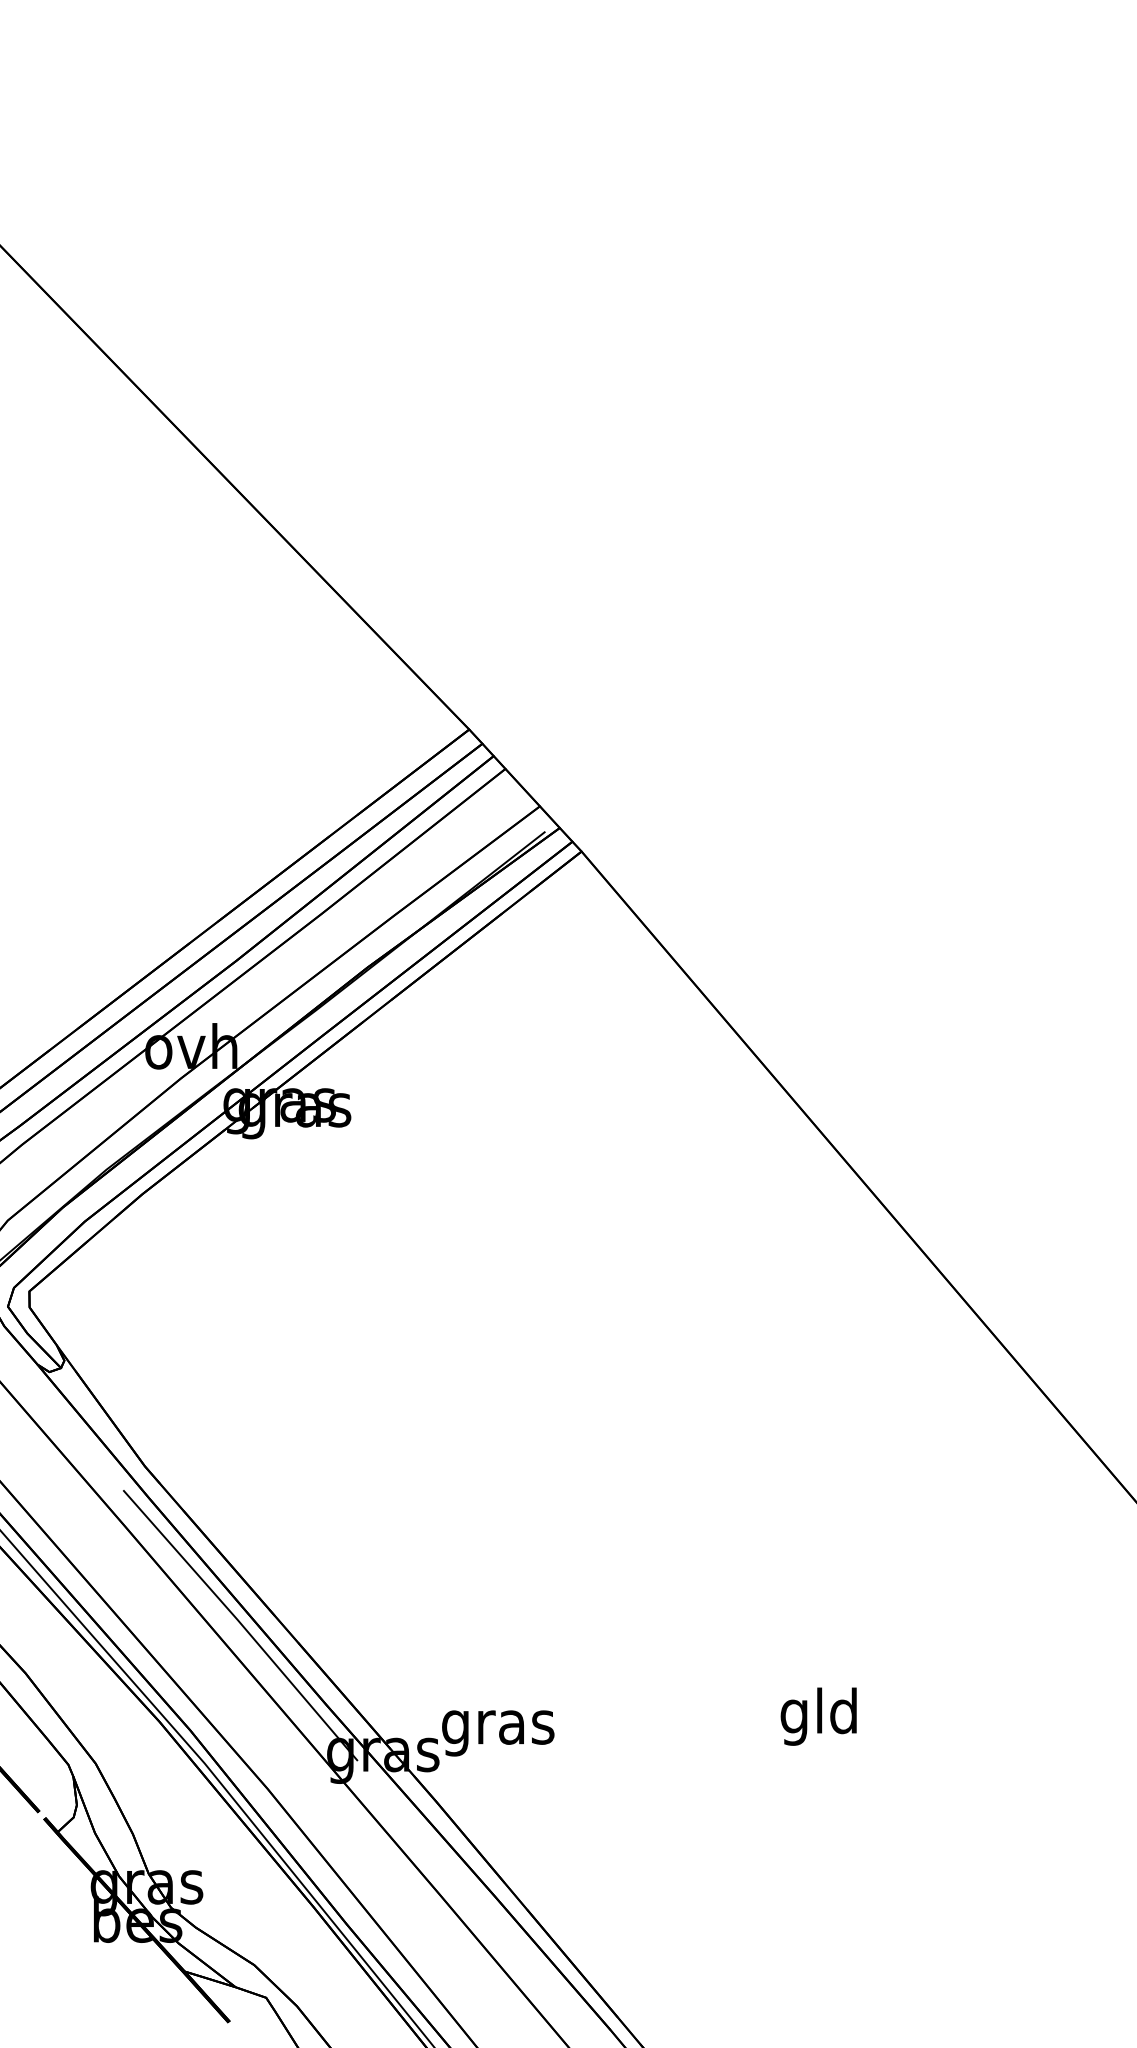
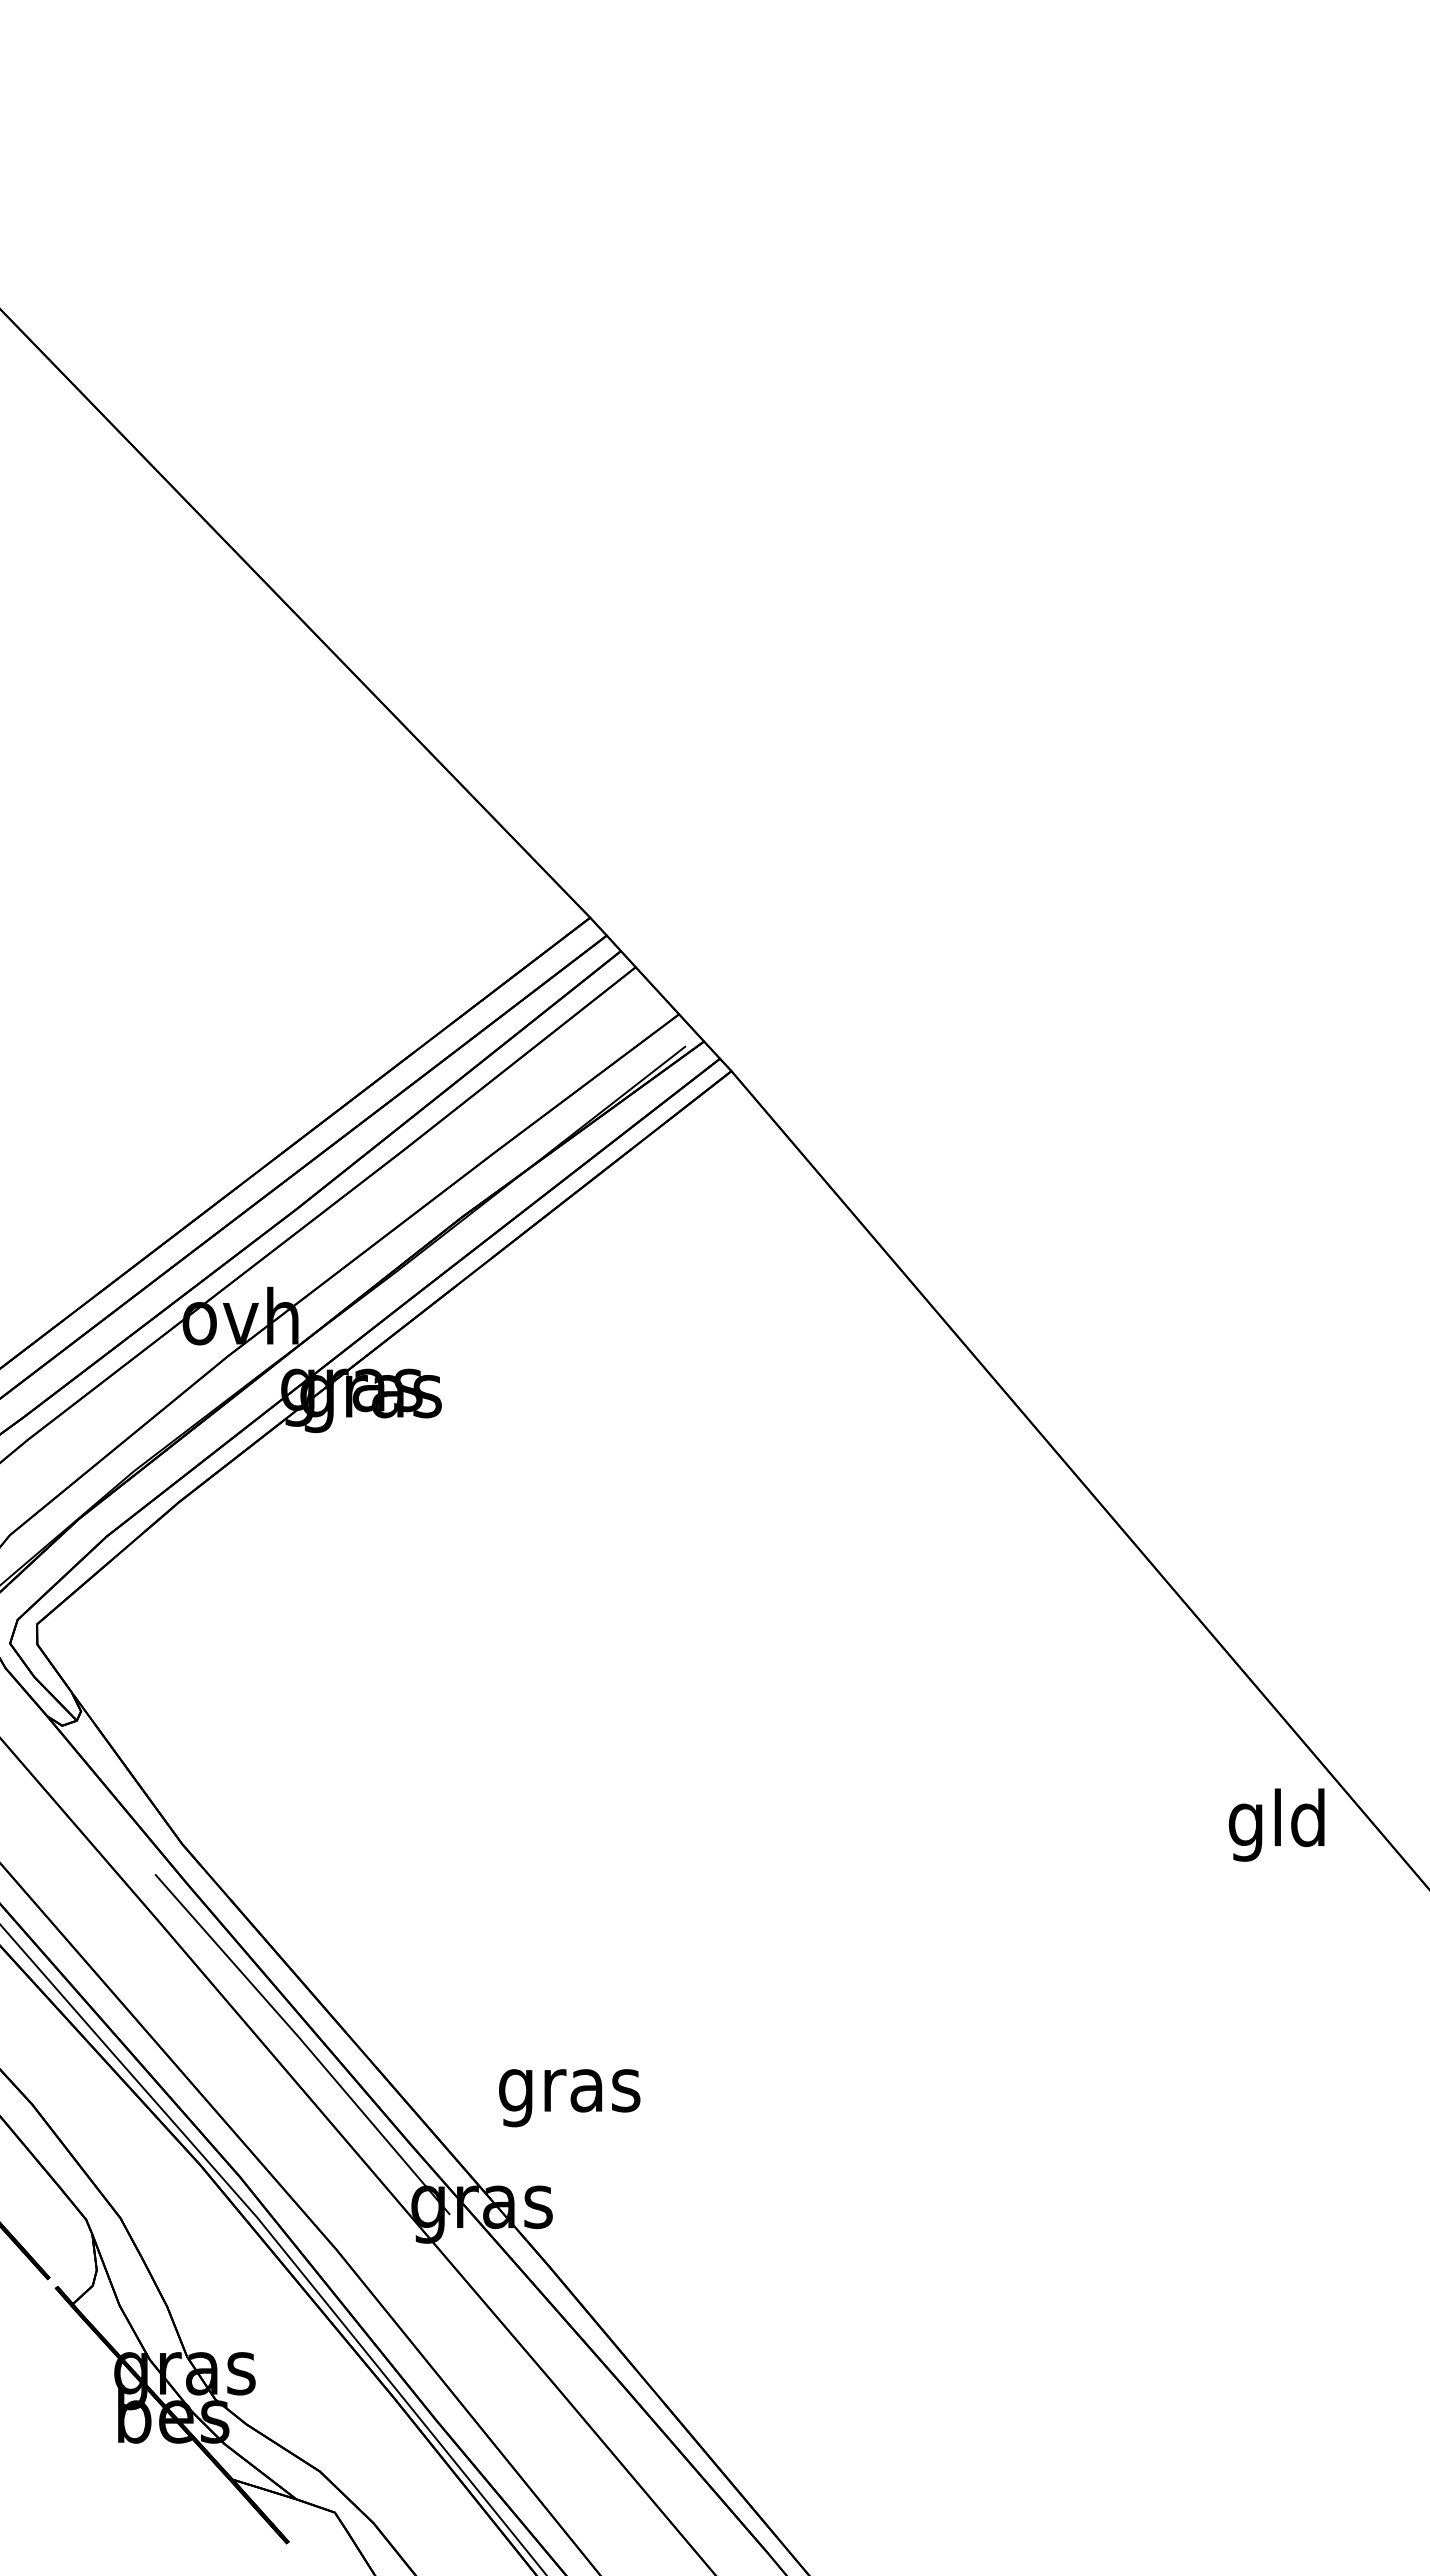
text: (818, 1716) -> (1276, 1824), moved
text: (498, 1733) -> (569, 2098), moved

